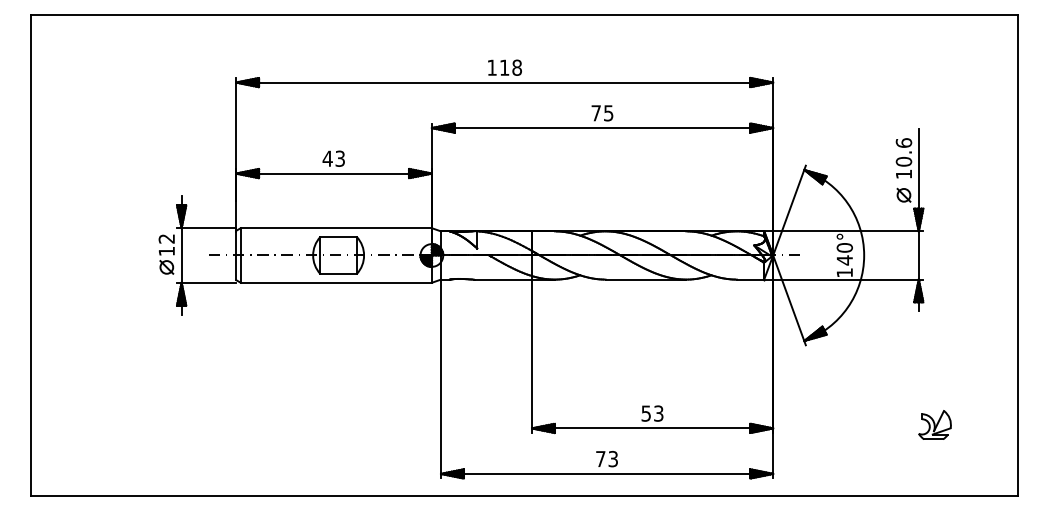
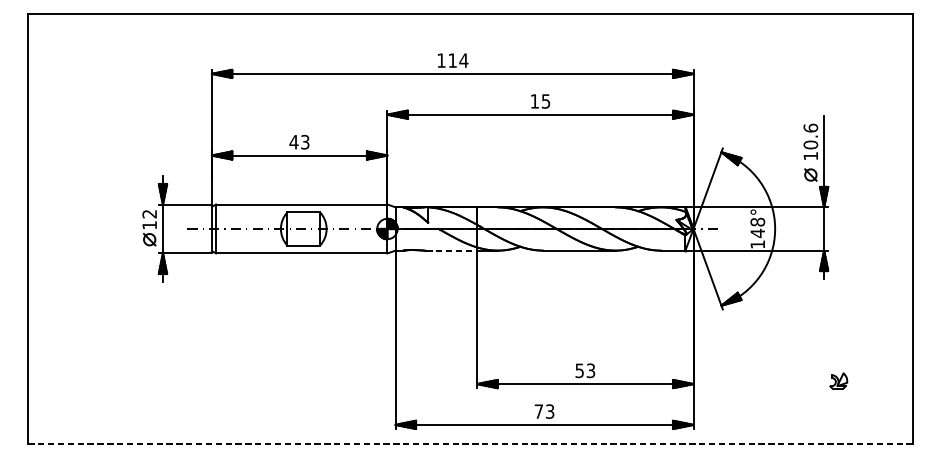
text: (517, 67) -> (464, 60), 118 -> 114
text: (595, 113) -> (534, 101), 75 -> 15
text: (844, 247) -> (757, 221), 140° -> 148°
line: (504, 279) -> (452, 250), solid -> dashed
part: (934, 424) -> (838, 380), size x0.6
line: (524, 495) -> (470, 444), solid -> dashed

